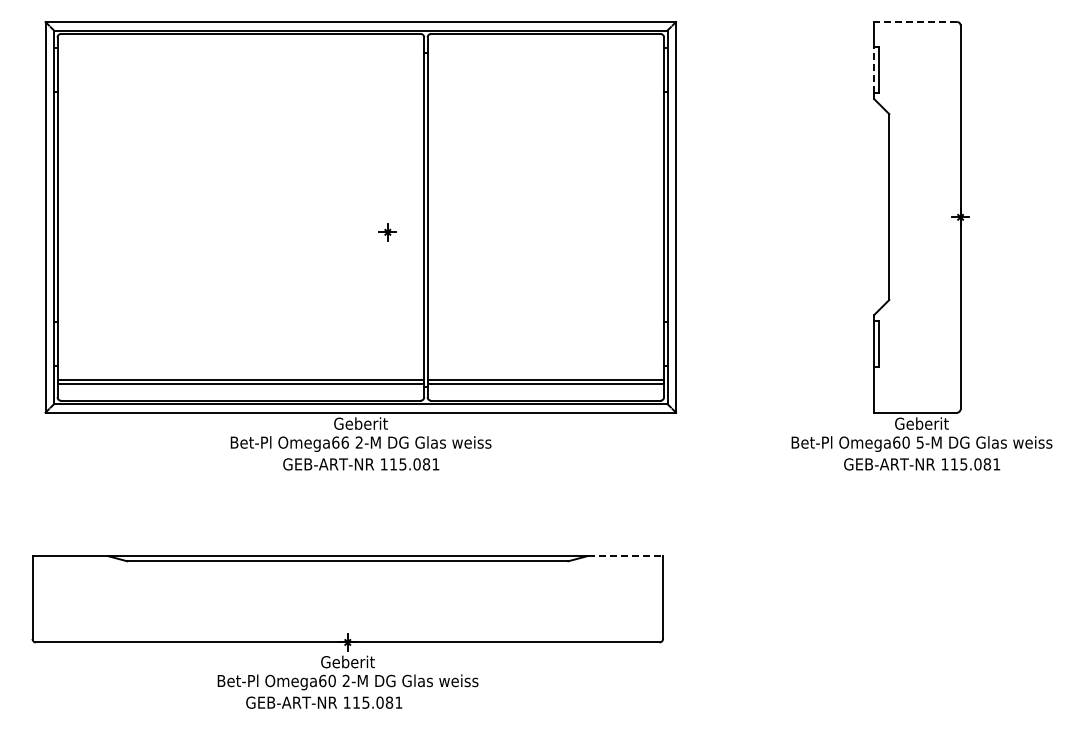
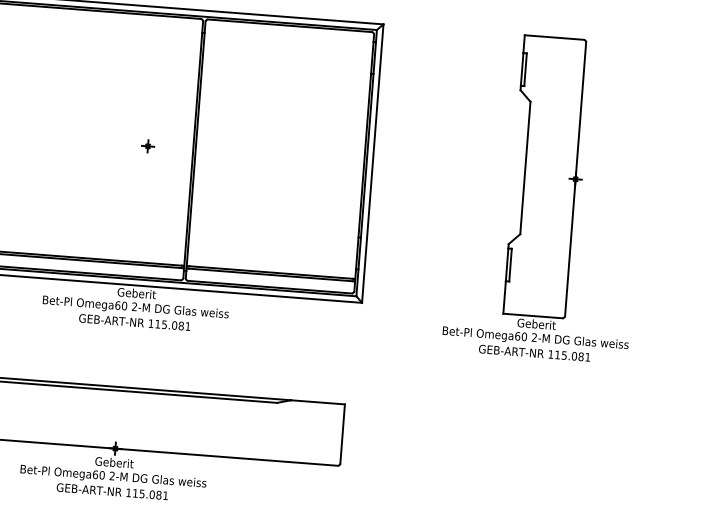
line: (915, 22) -> (554, 37), dashed -> solid
line: (874, 70) -> (522, 69), dashed -> solid
part: (387, 232) -> (147, 146), moved
text: (344, 442) -> (124, 305), Omega66 -> Omega60
text: (919, 442) -> (533, 337), 5-M -> 2-M
line: (625, 556) -> (318, 402), dashed -> solid
text: (324, 702) -> (112, 491), moved

